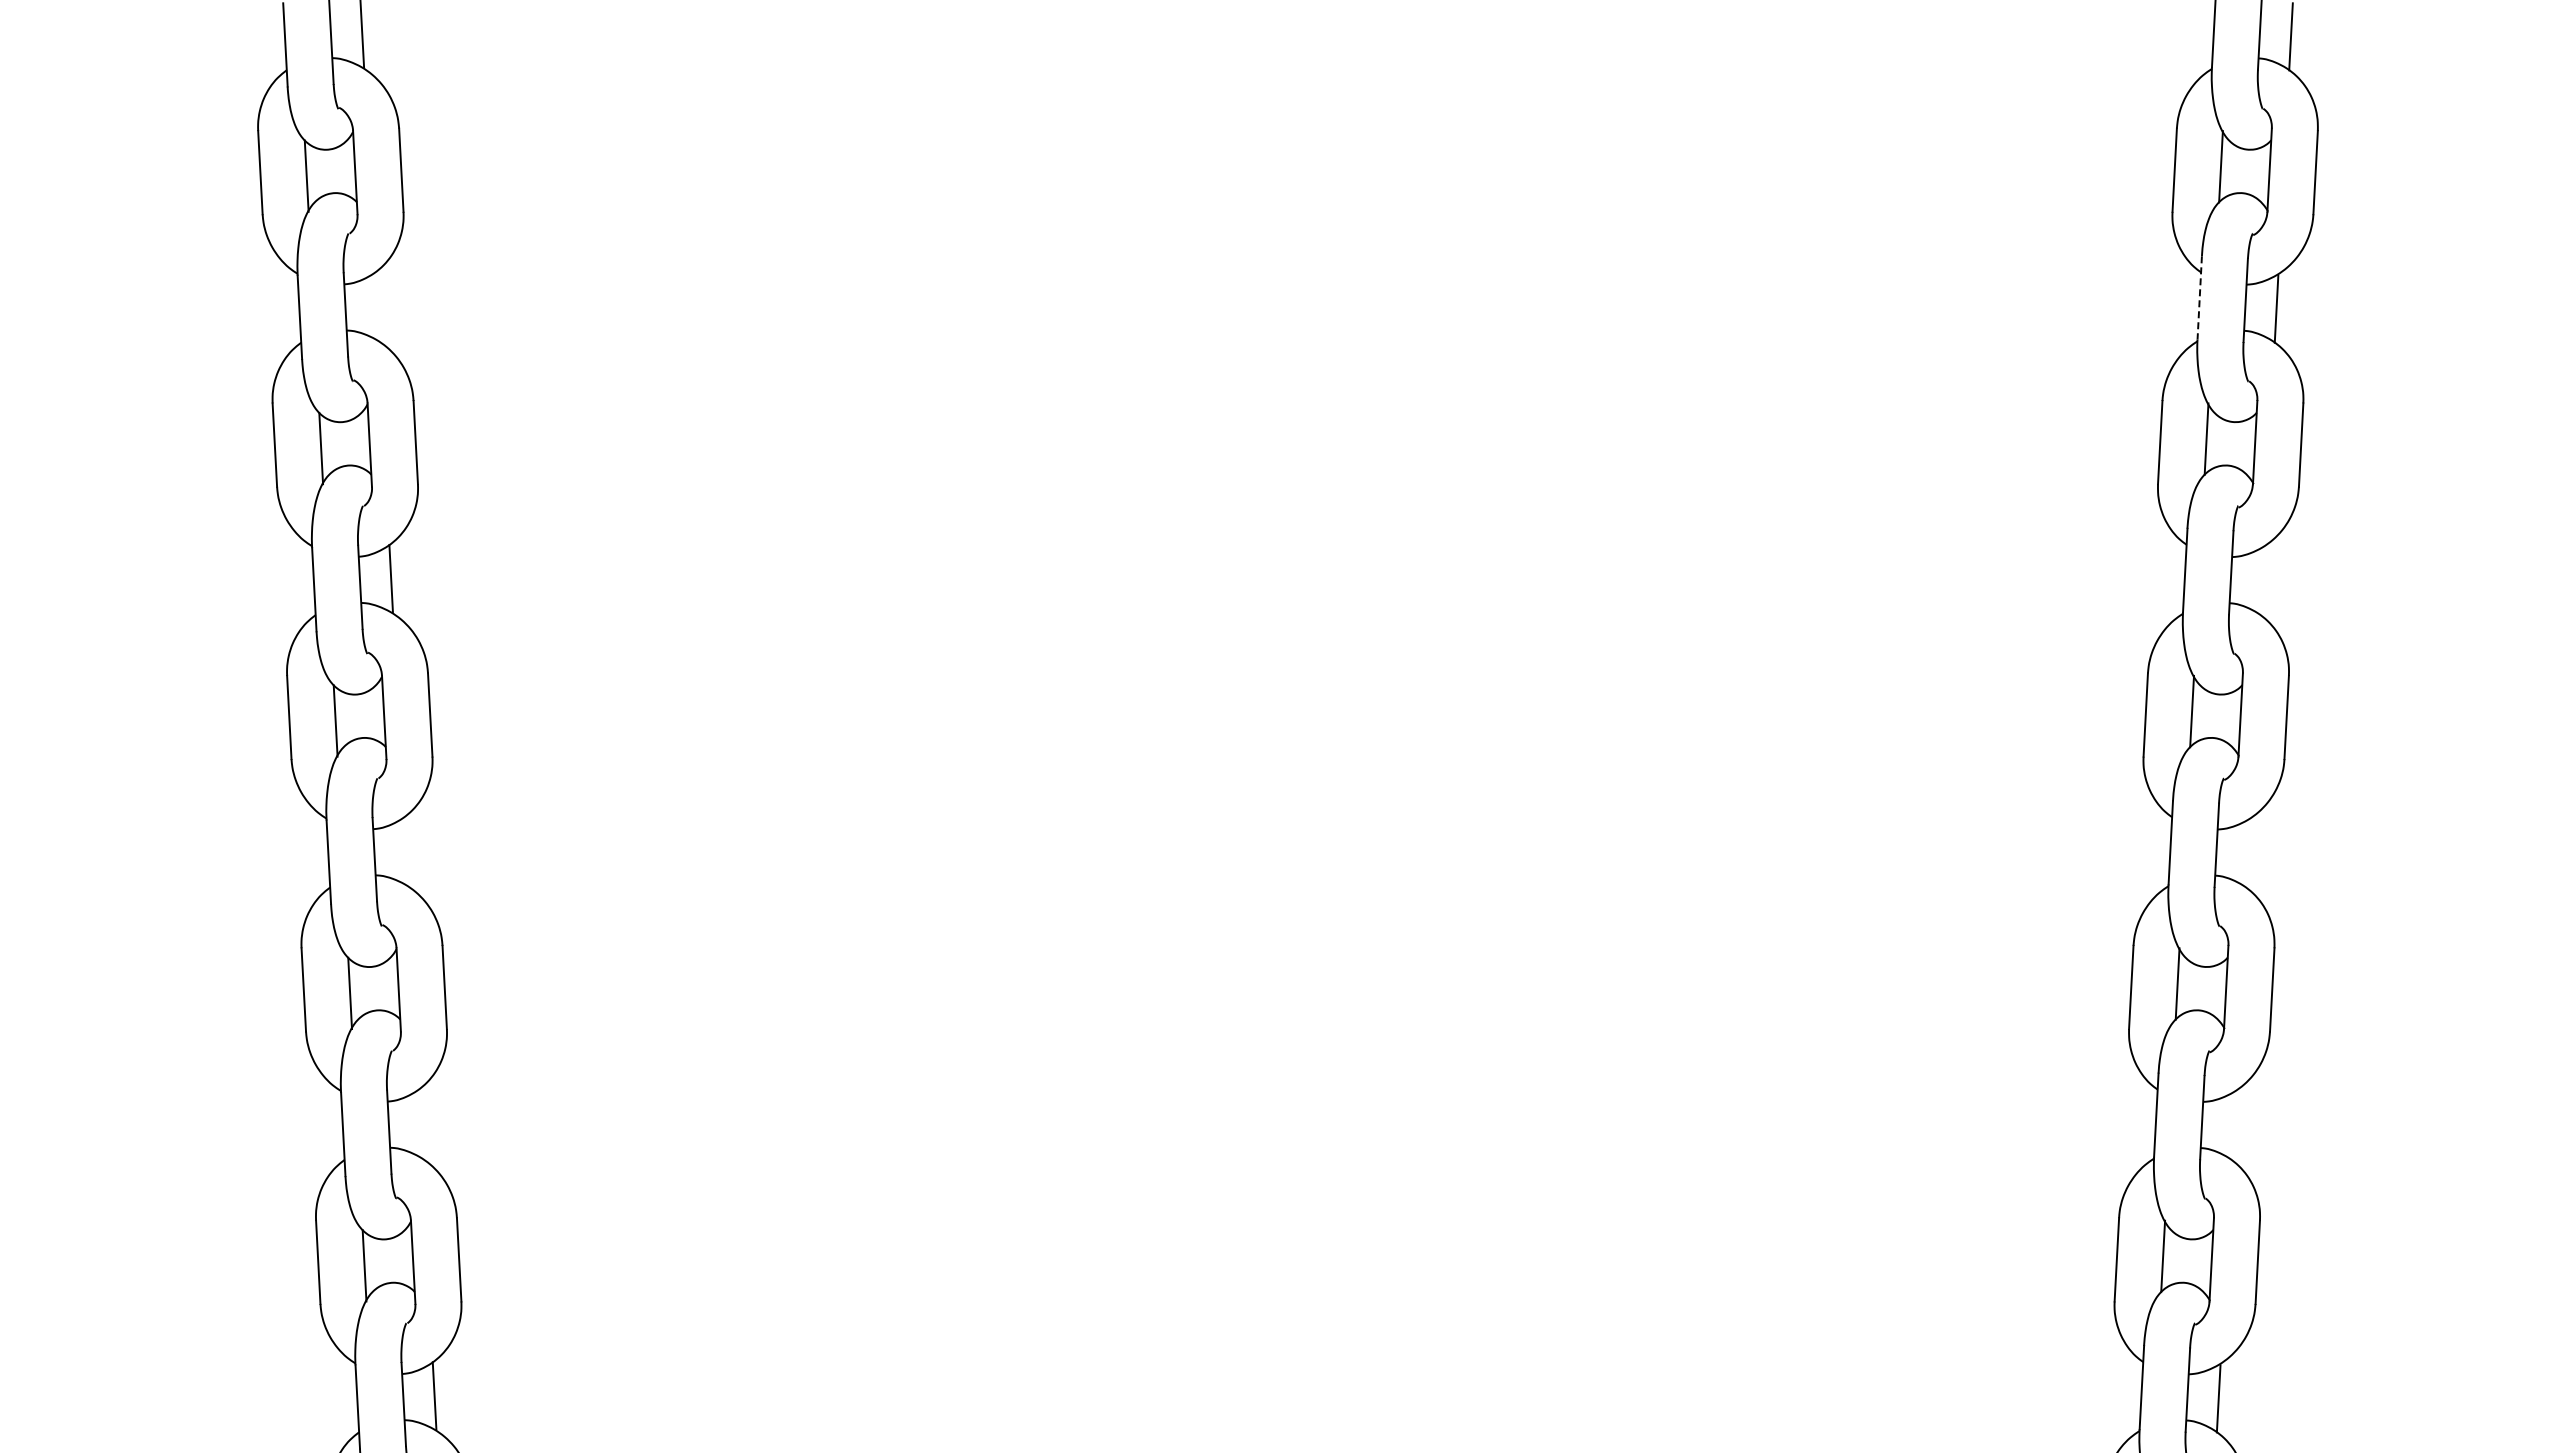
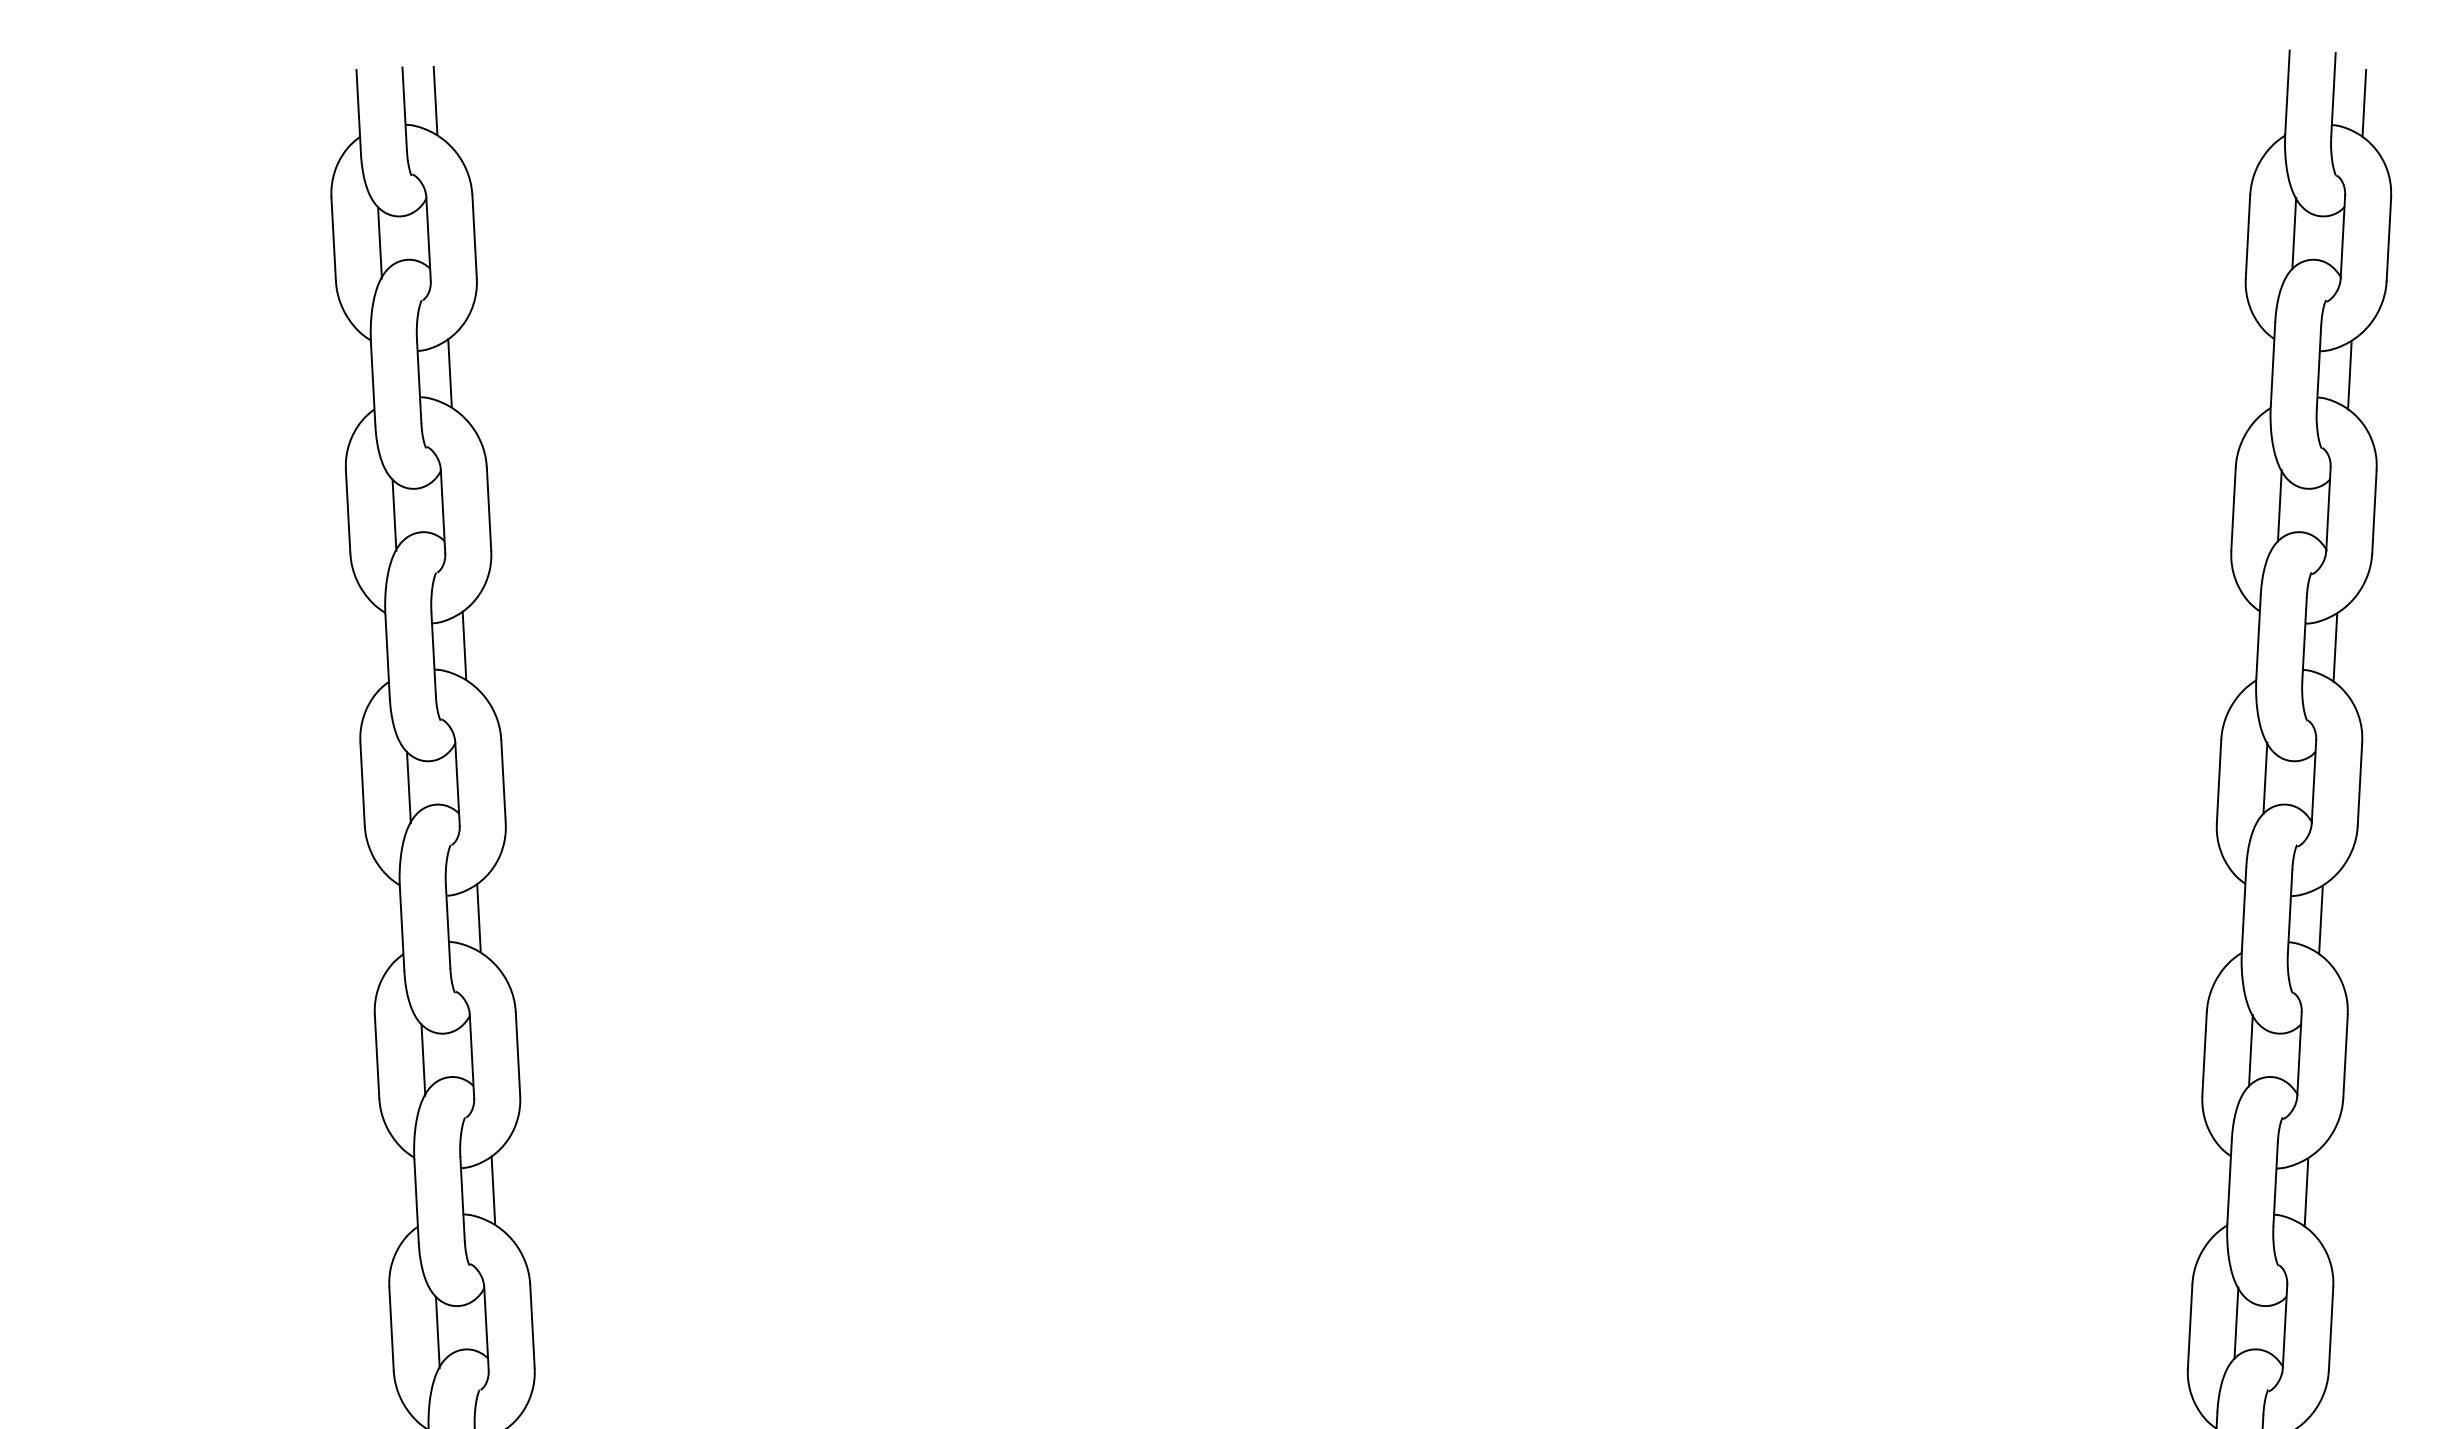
line: (2199, 297) -> (2272, 364), dashed -> solid
line: (376, 305) -> (449, 372), added
line: (2261, 581) -> (2334, 648), added
line: (405, 850) -> (478, 917), added
line: (2247, 853) -> (2320, 920), added
line: (419, 1122) -> (492, 1189), added
line: (2232, 1126) -> (2305, 1193), added

